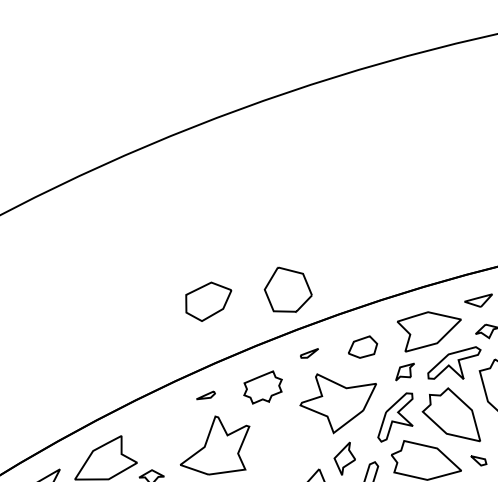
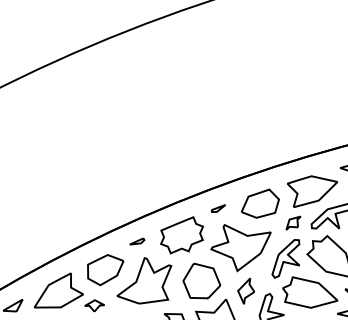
part: (287, 289) -> (201, 280), moved
part: (208, 301) -> (105, 269), moved
part: (362, 346) -> (260, 203), size x1.67
part: (262, 387) -> (181, 235), size x1.43

